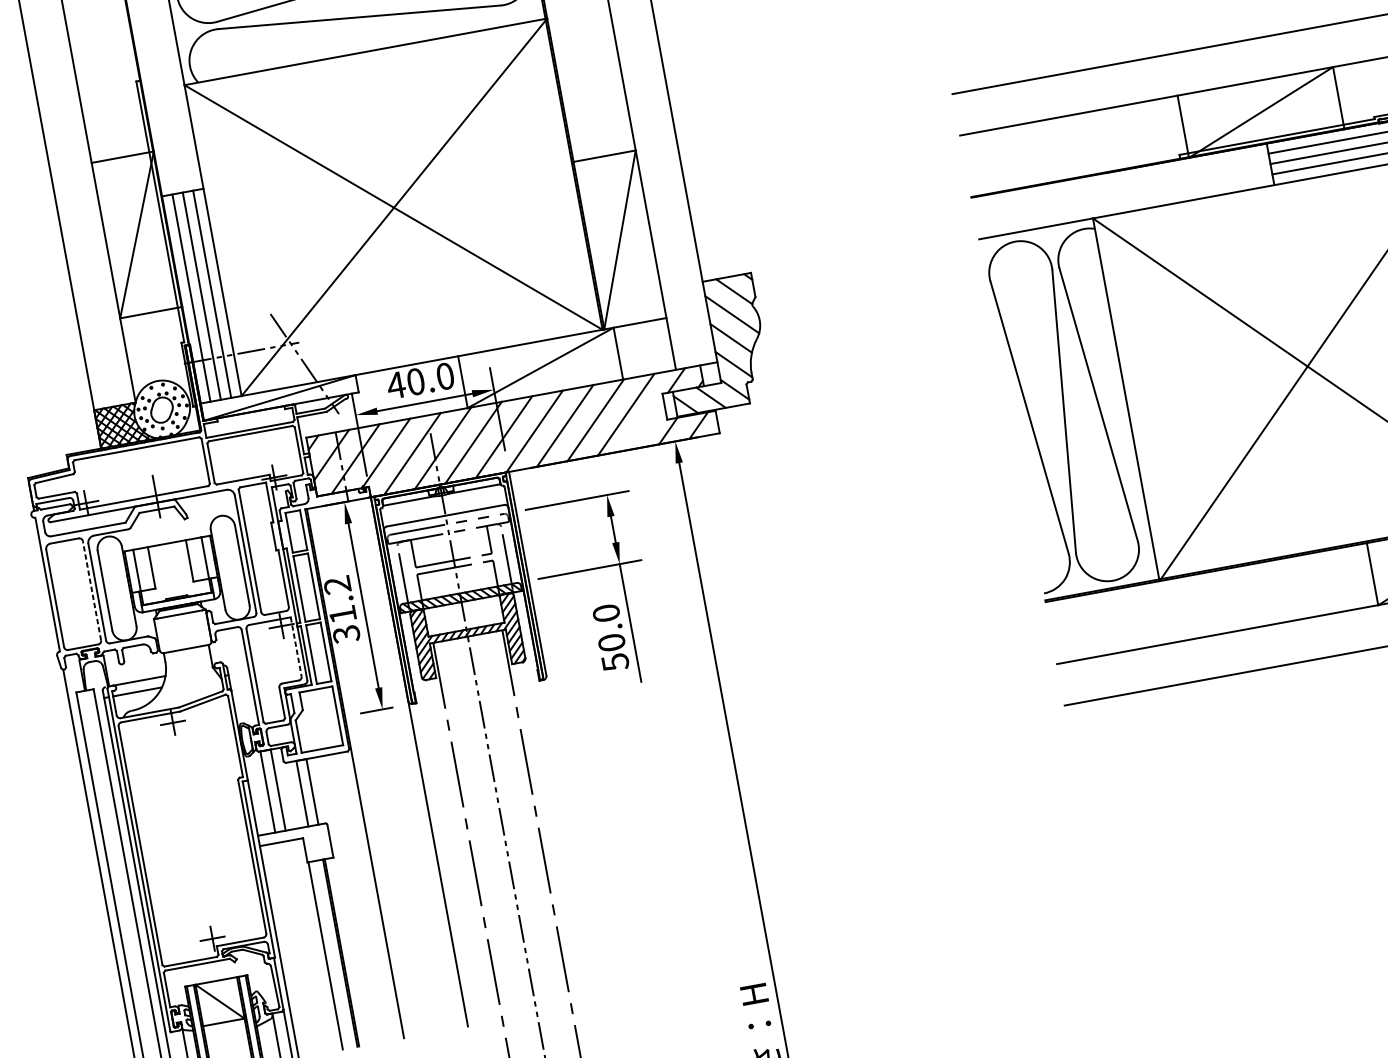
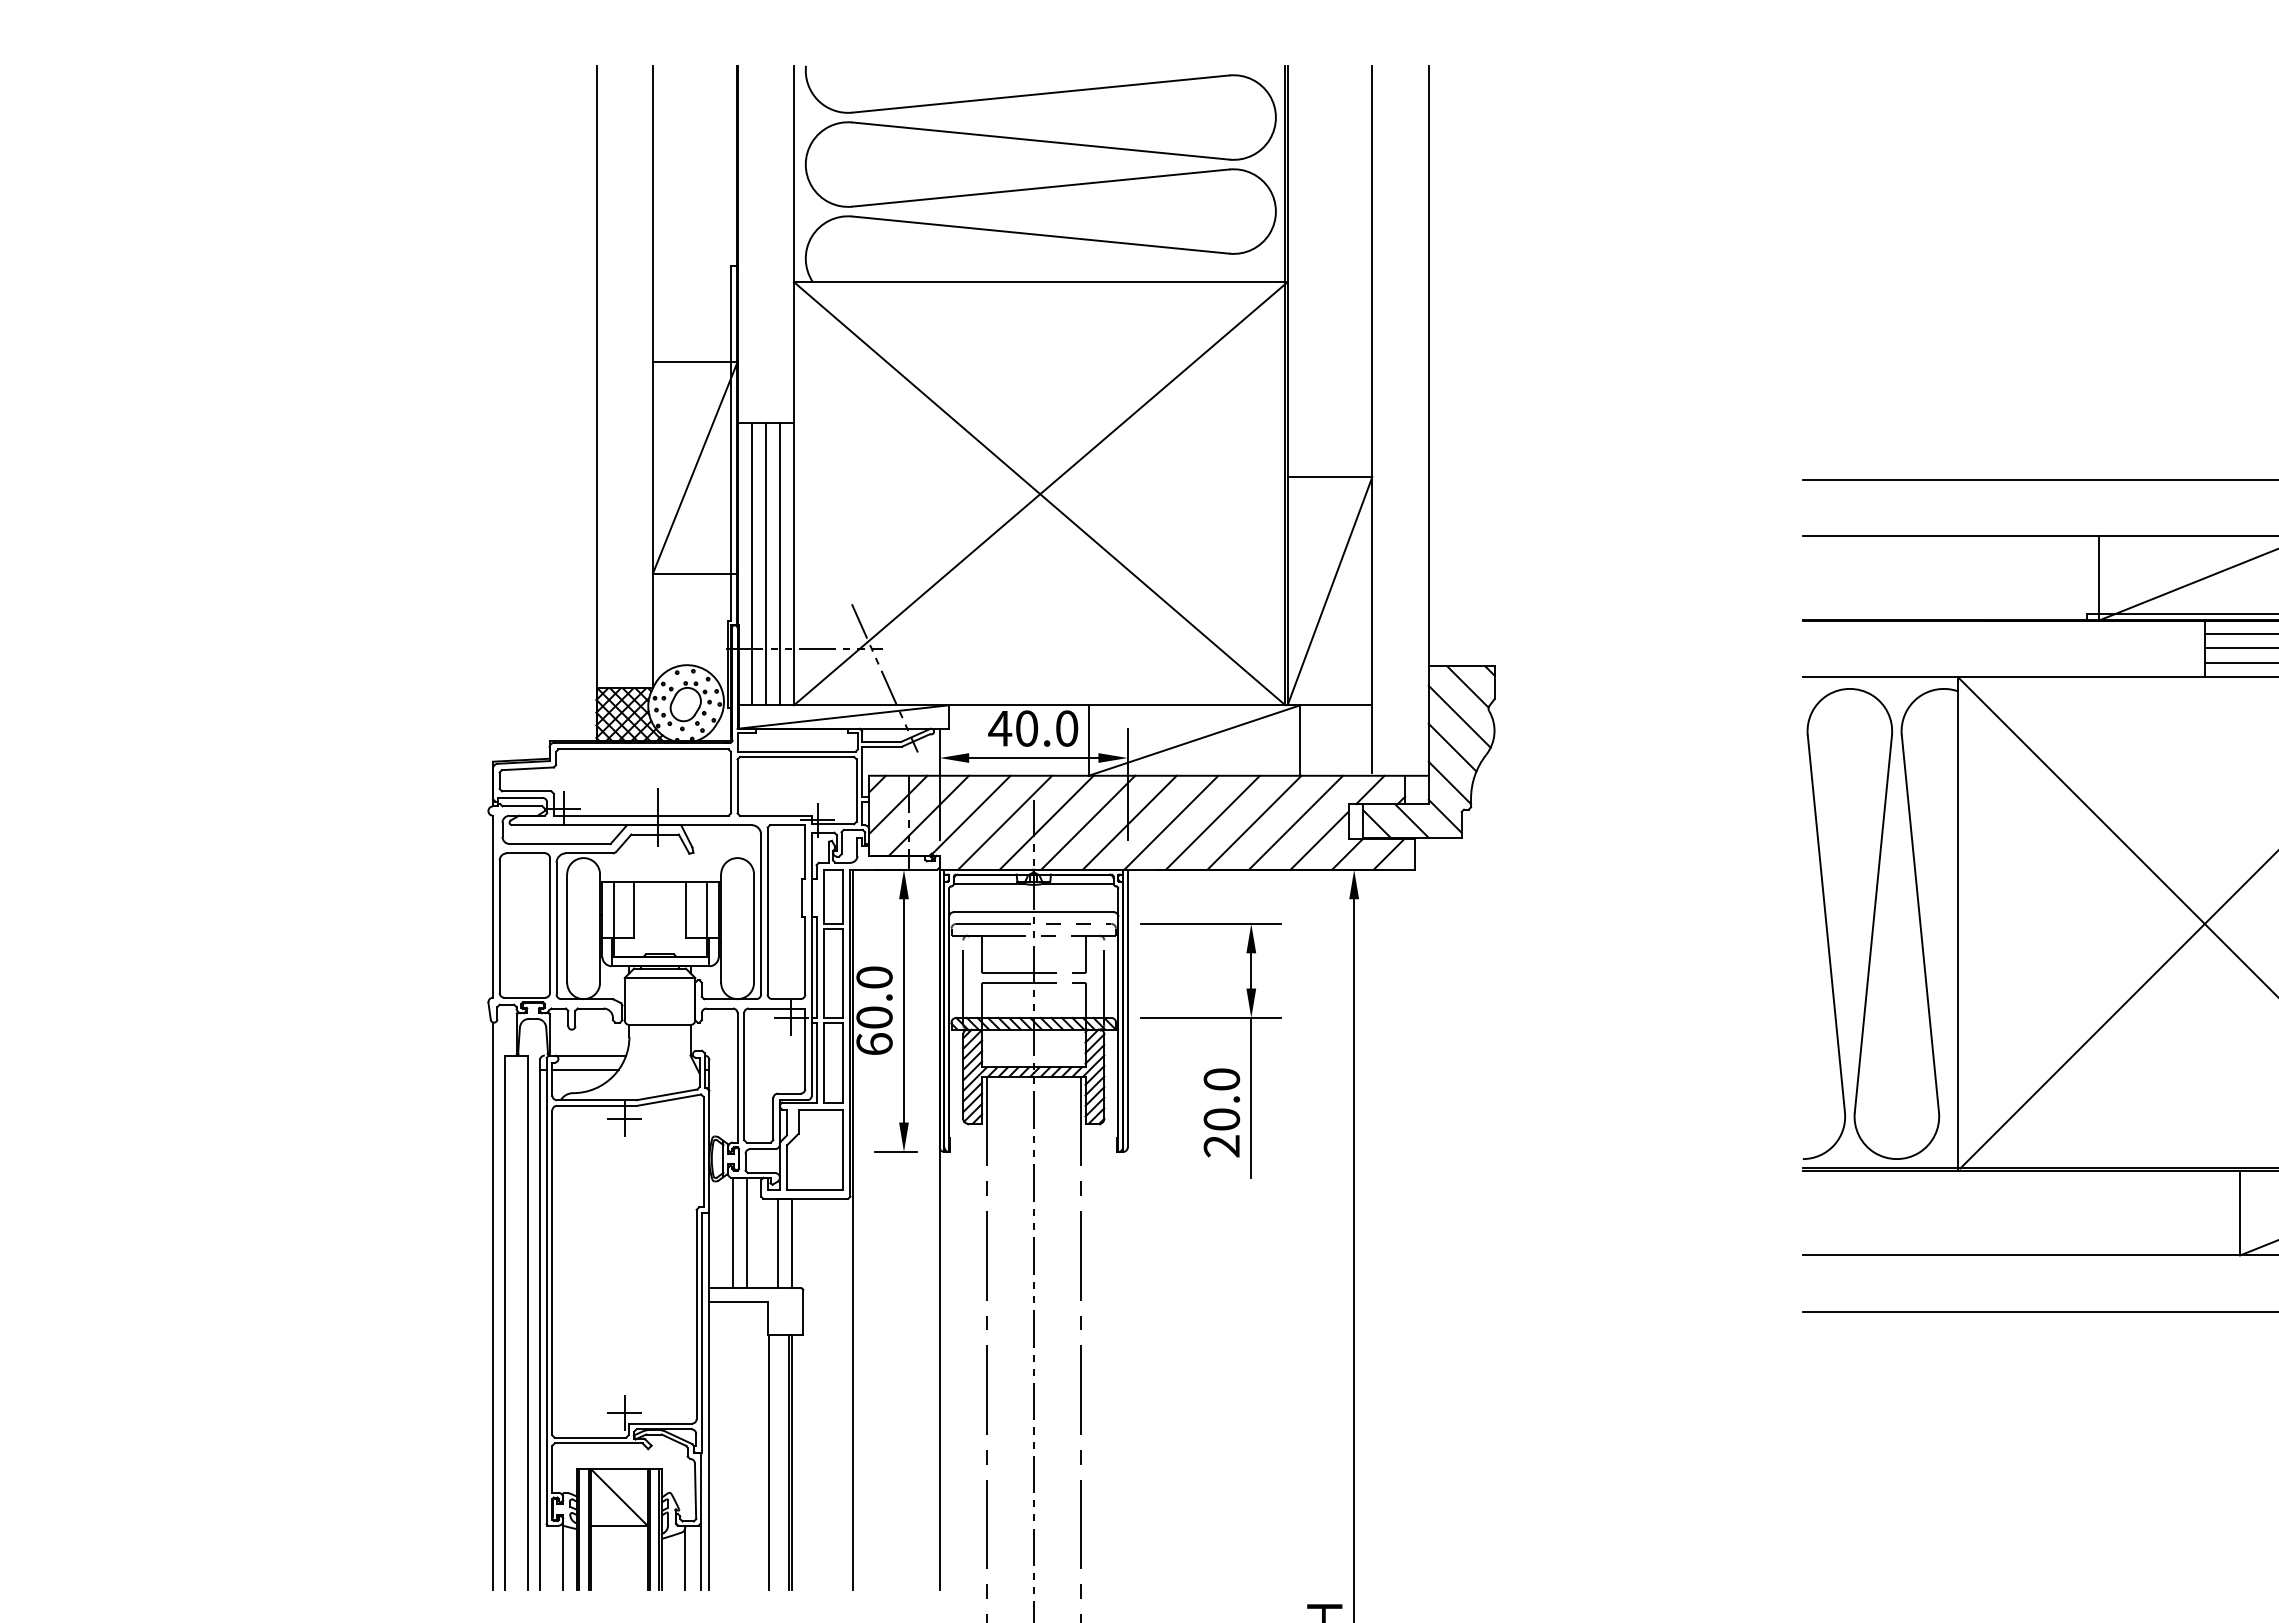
line: (645, 424) -> (1319, 840), added
line: (92, 590) -> (550, 925), dashed -> solid
text: (341, 609) -> (874, 1010), 31.2 -> 60.0
line: (296, 647) -> (805, 1049), dashed -> solid
text: (615, 662) -> (1221, 1146), 50.0 -> 20.0

